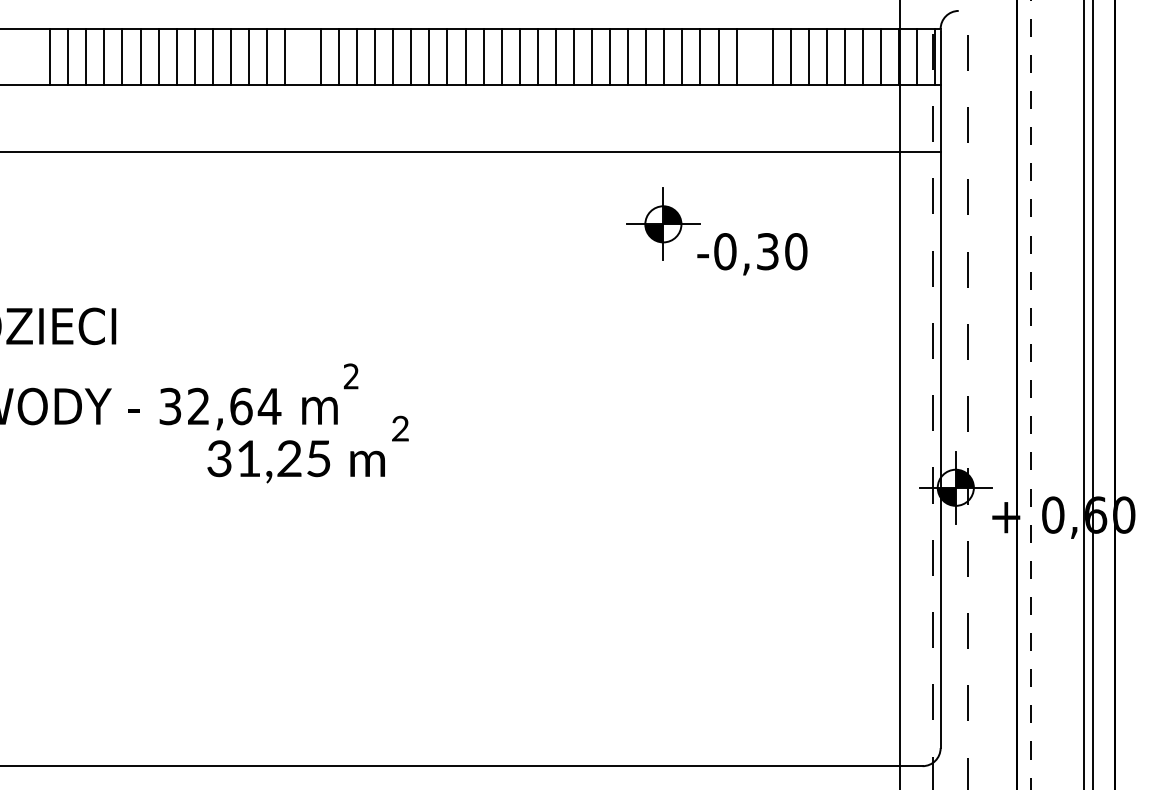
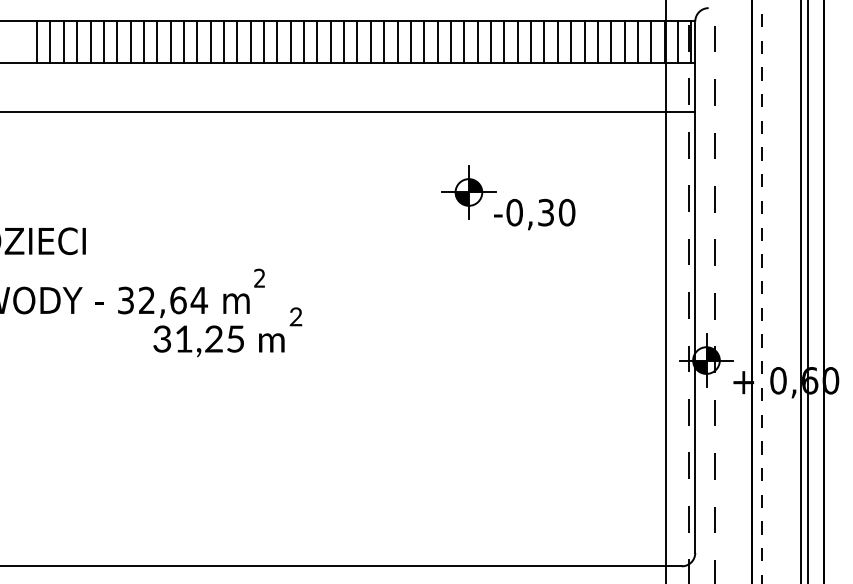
line: (303, 57) -> (224, 42), added
line: (754, 57) -> (557, 42), added
part: (716, 231) -> (508, 197), moved

